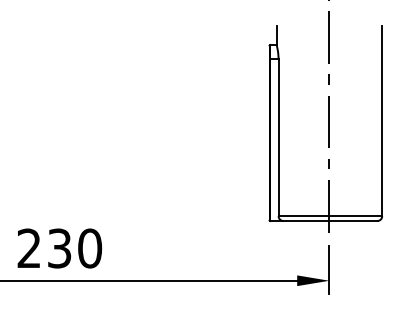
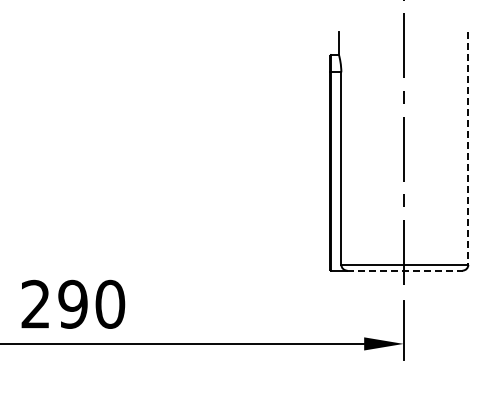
line: (382, 122) -> (468, 149), solid -> dashed
line: (330, 220) -> (404, 270), solid -> dashed
text: (59, 248) -> (72, 304), 230 -> 290

